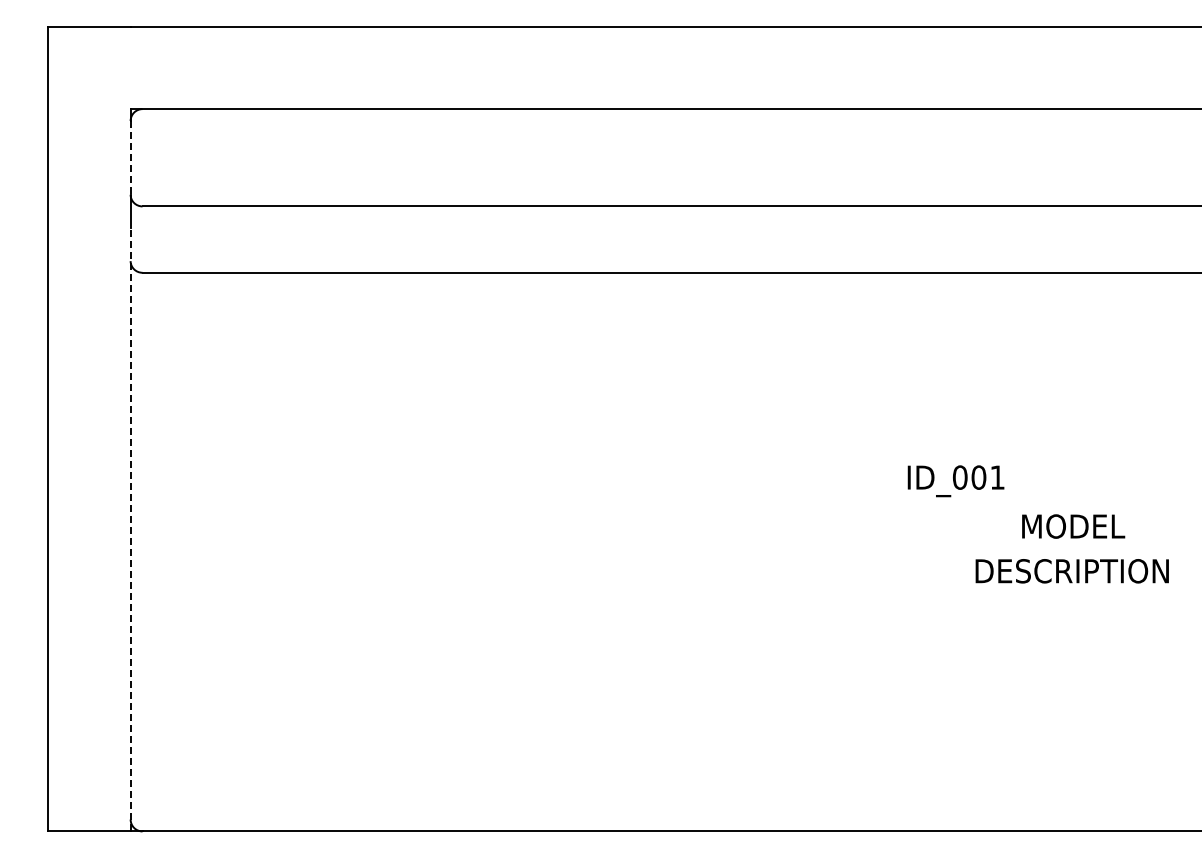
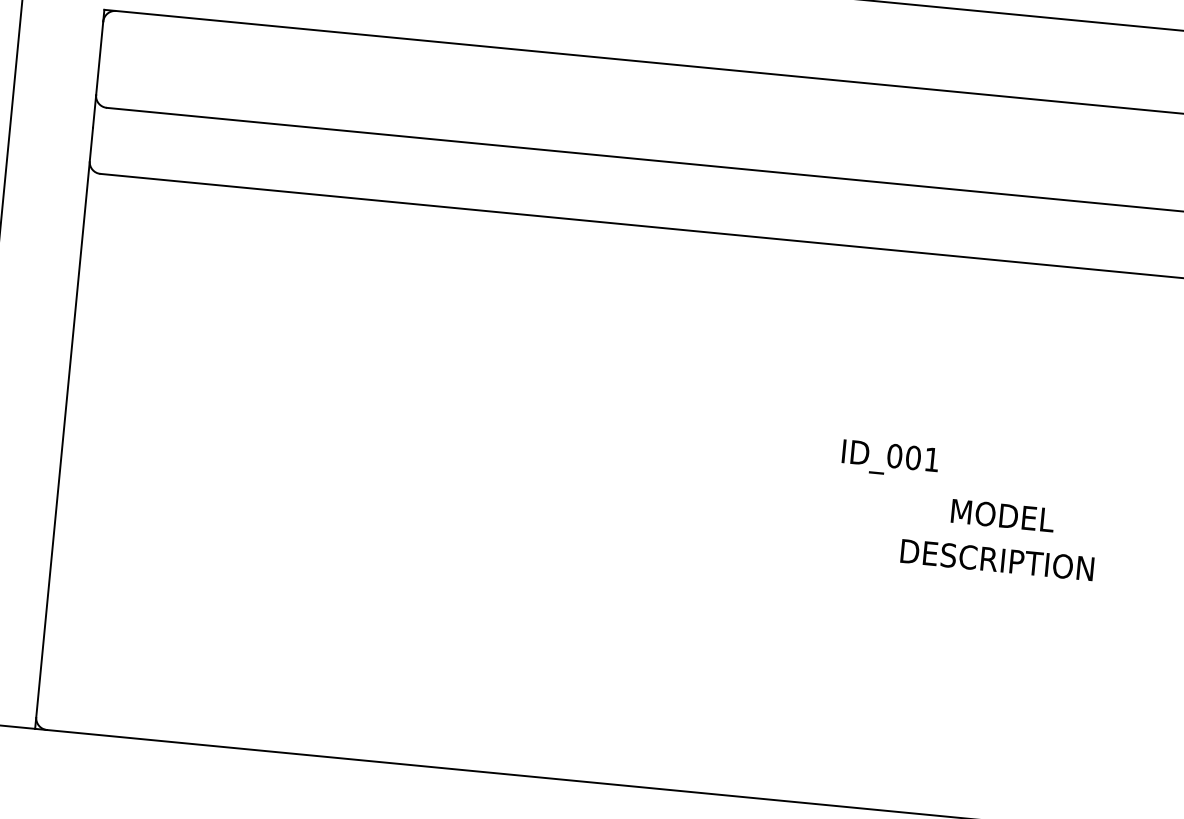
line: (130, 157) -> (99, 58), dashed -> solid
line: (130, 529) -> (63, 428), dashed -> solid

